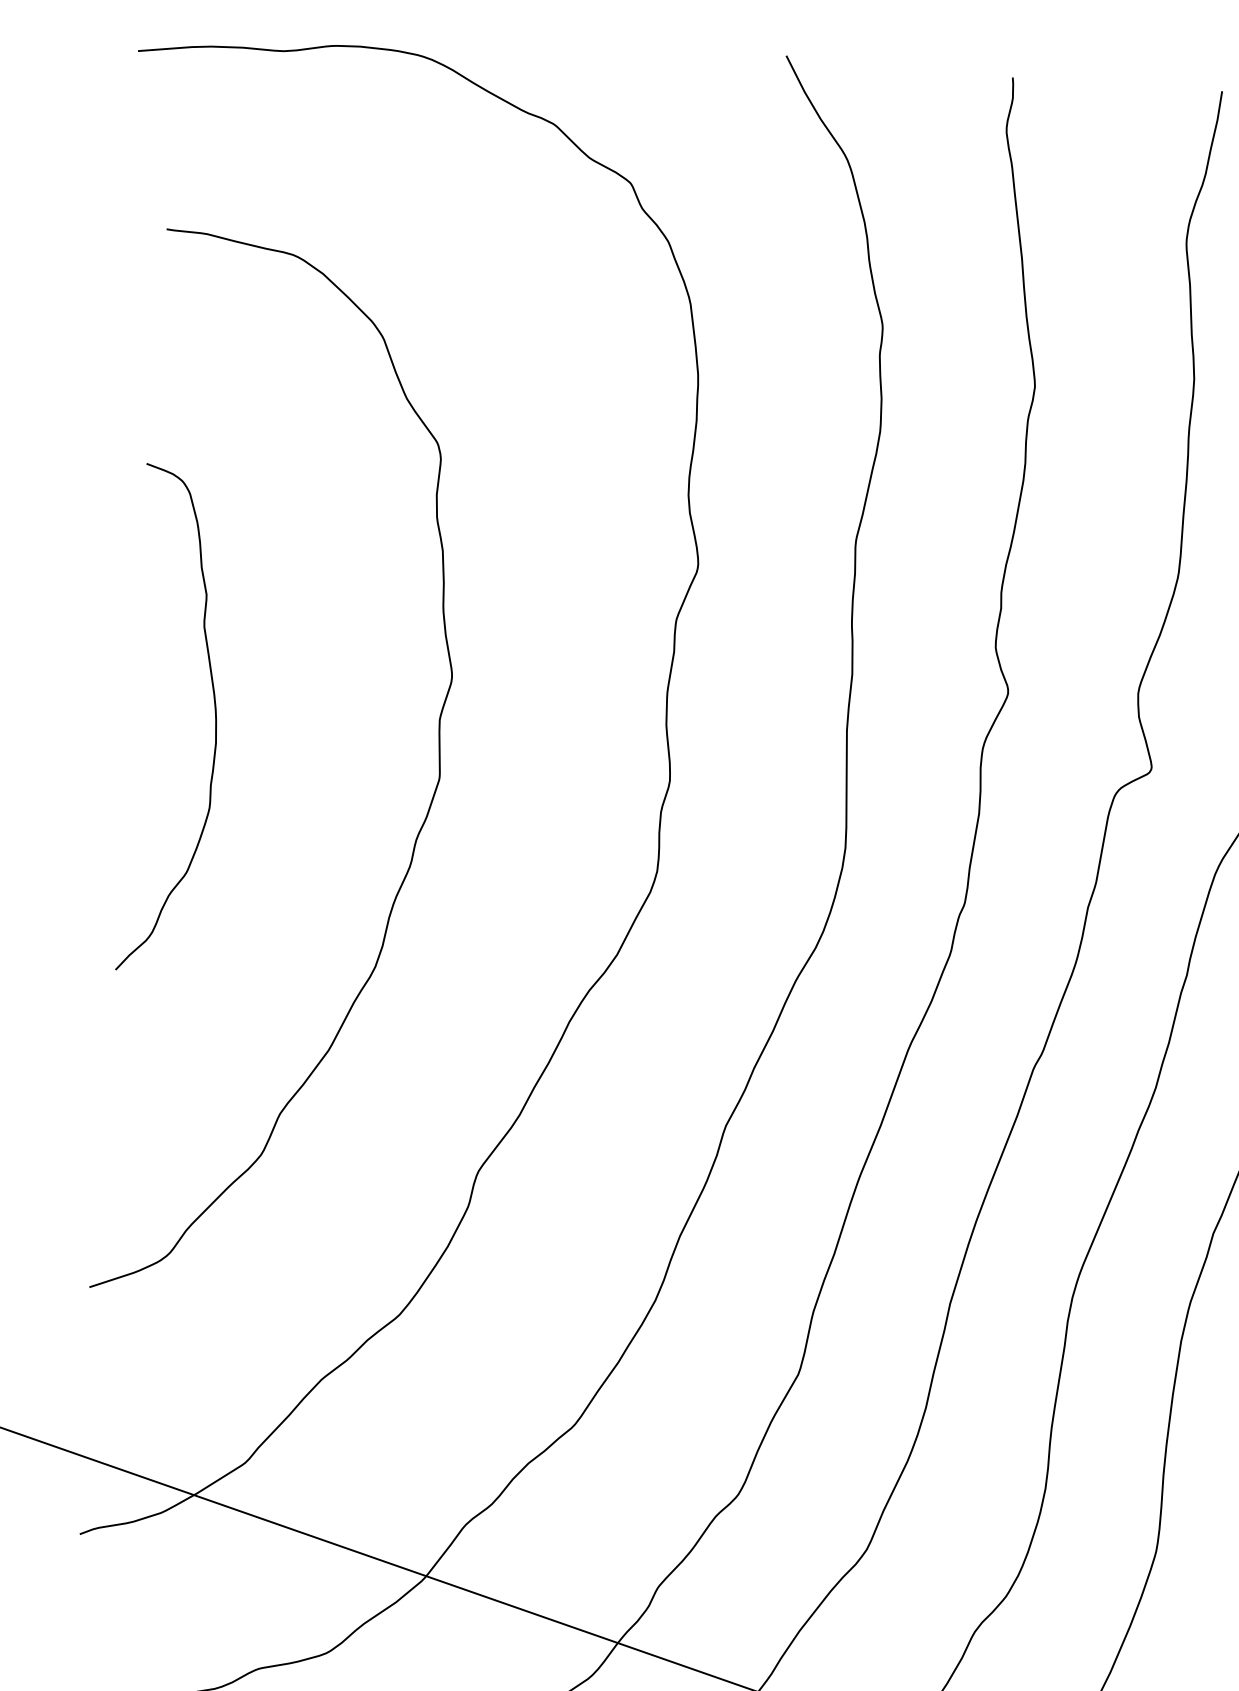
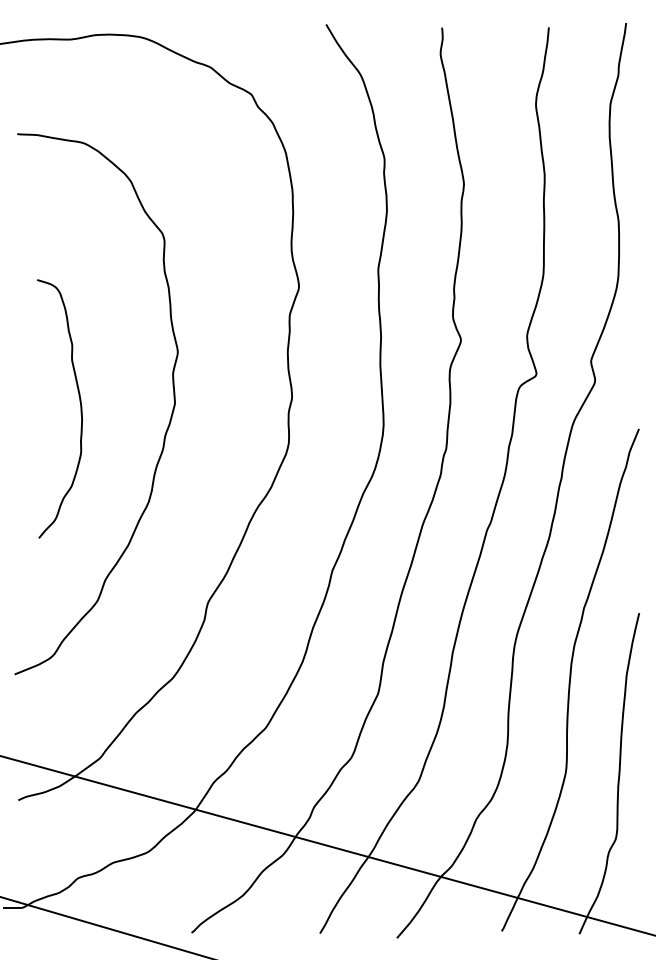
curve: (213, 709) -> (79, 402), moved

